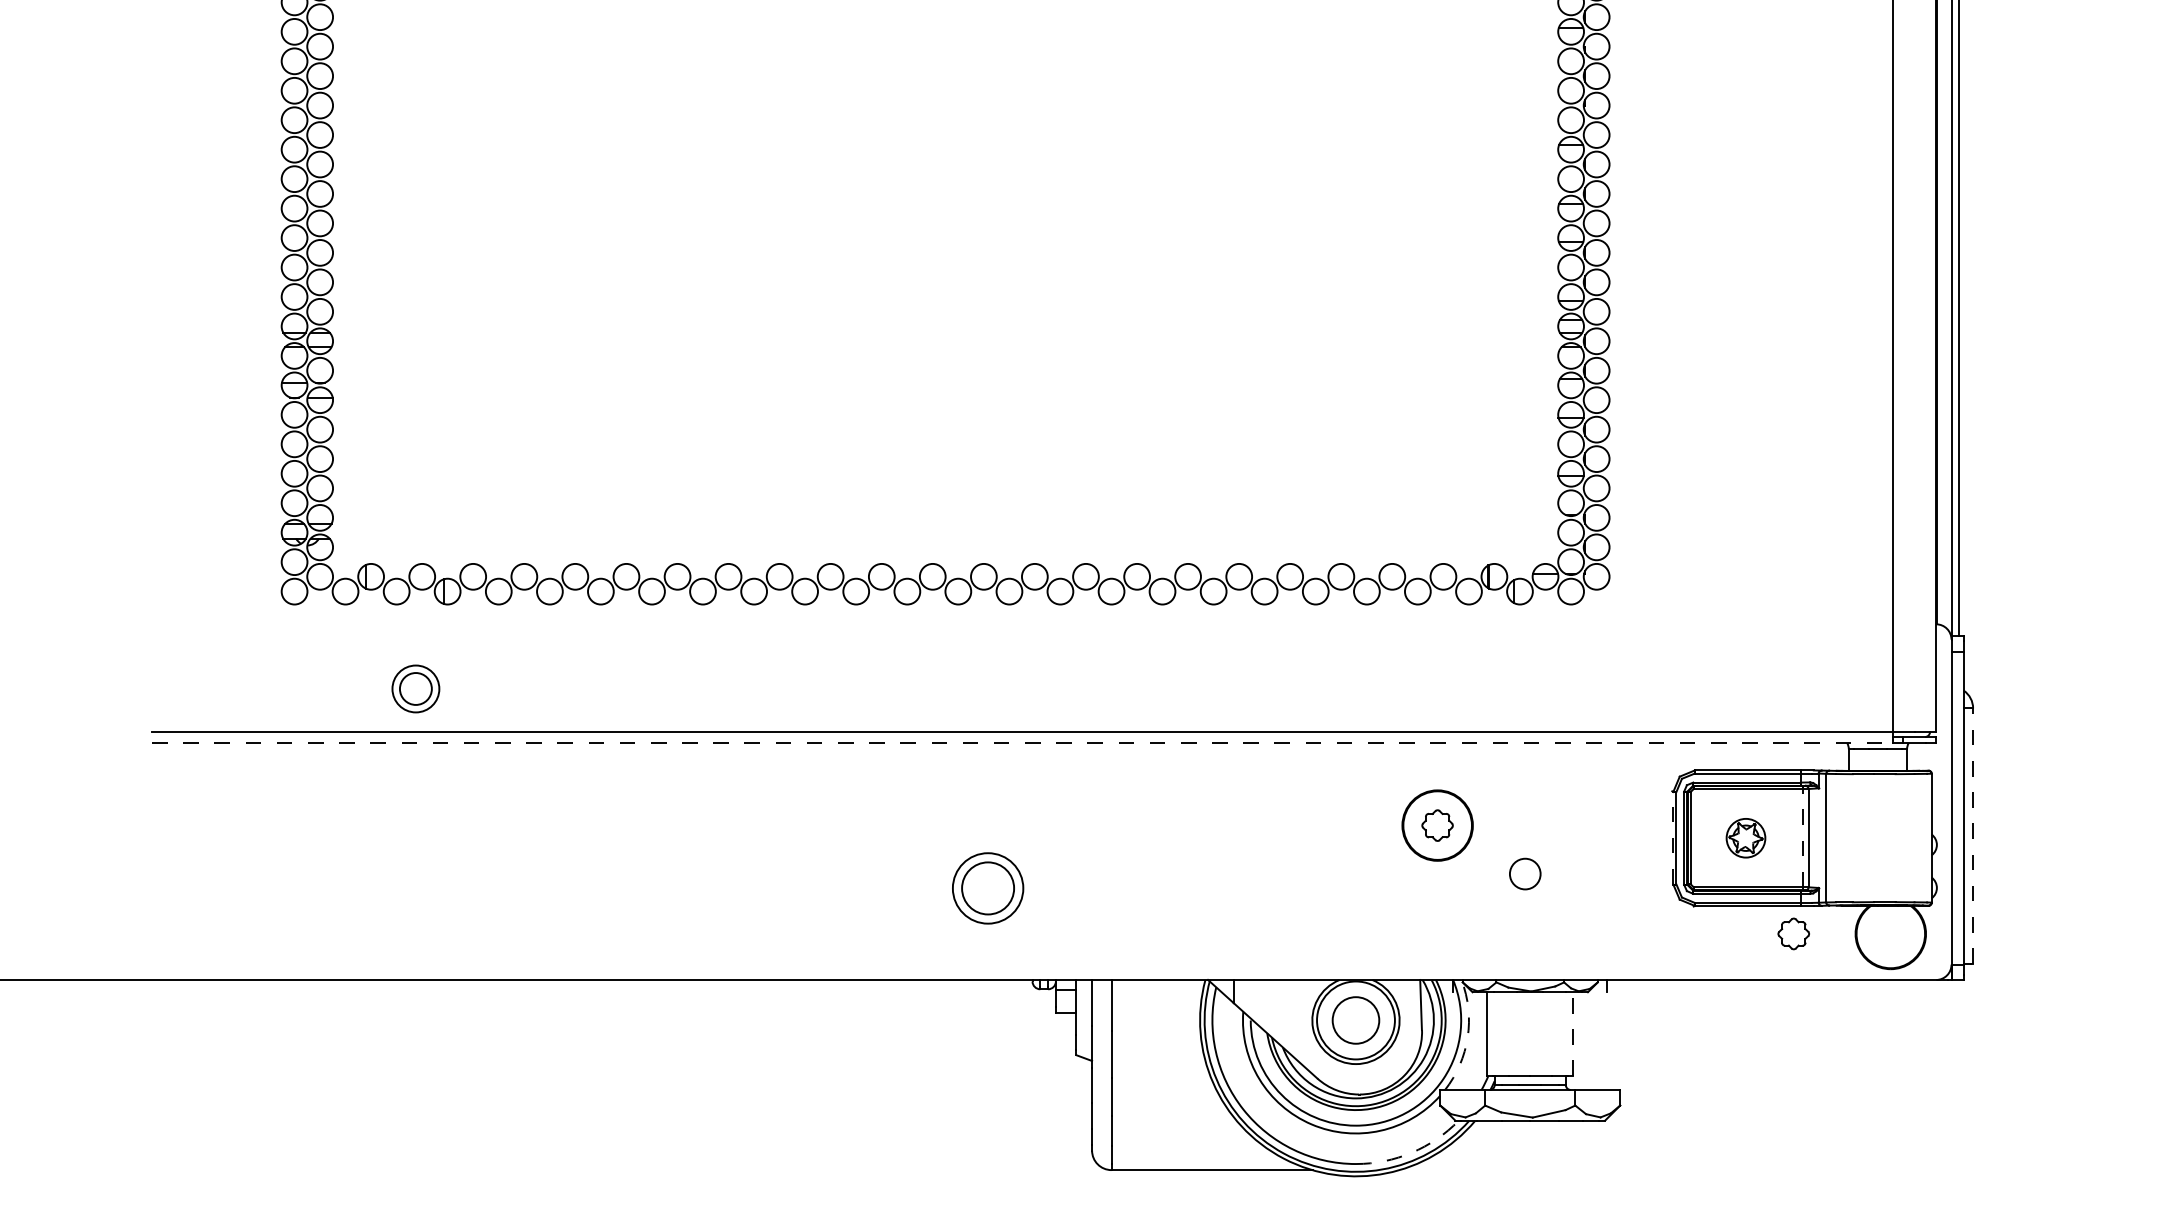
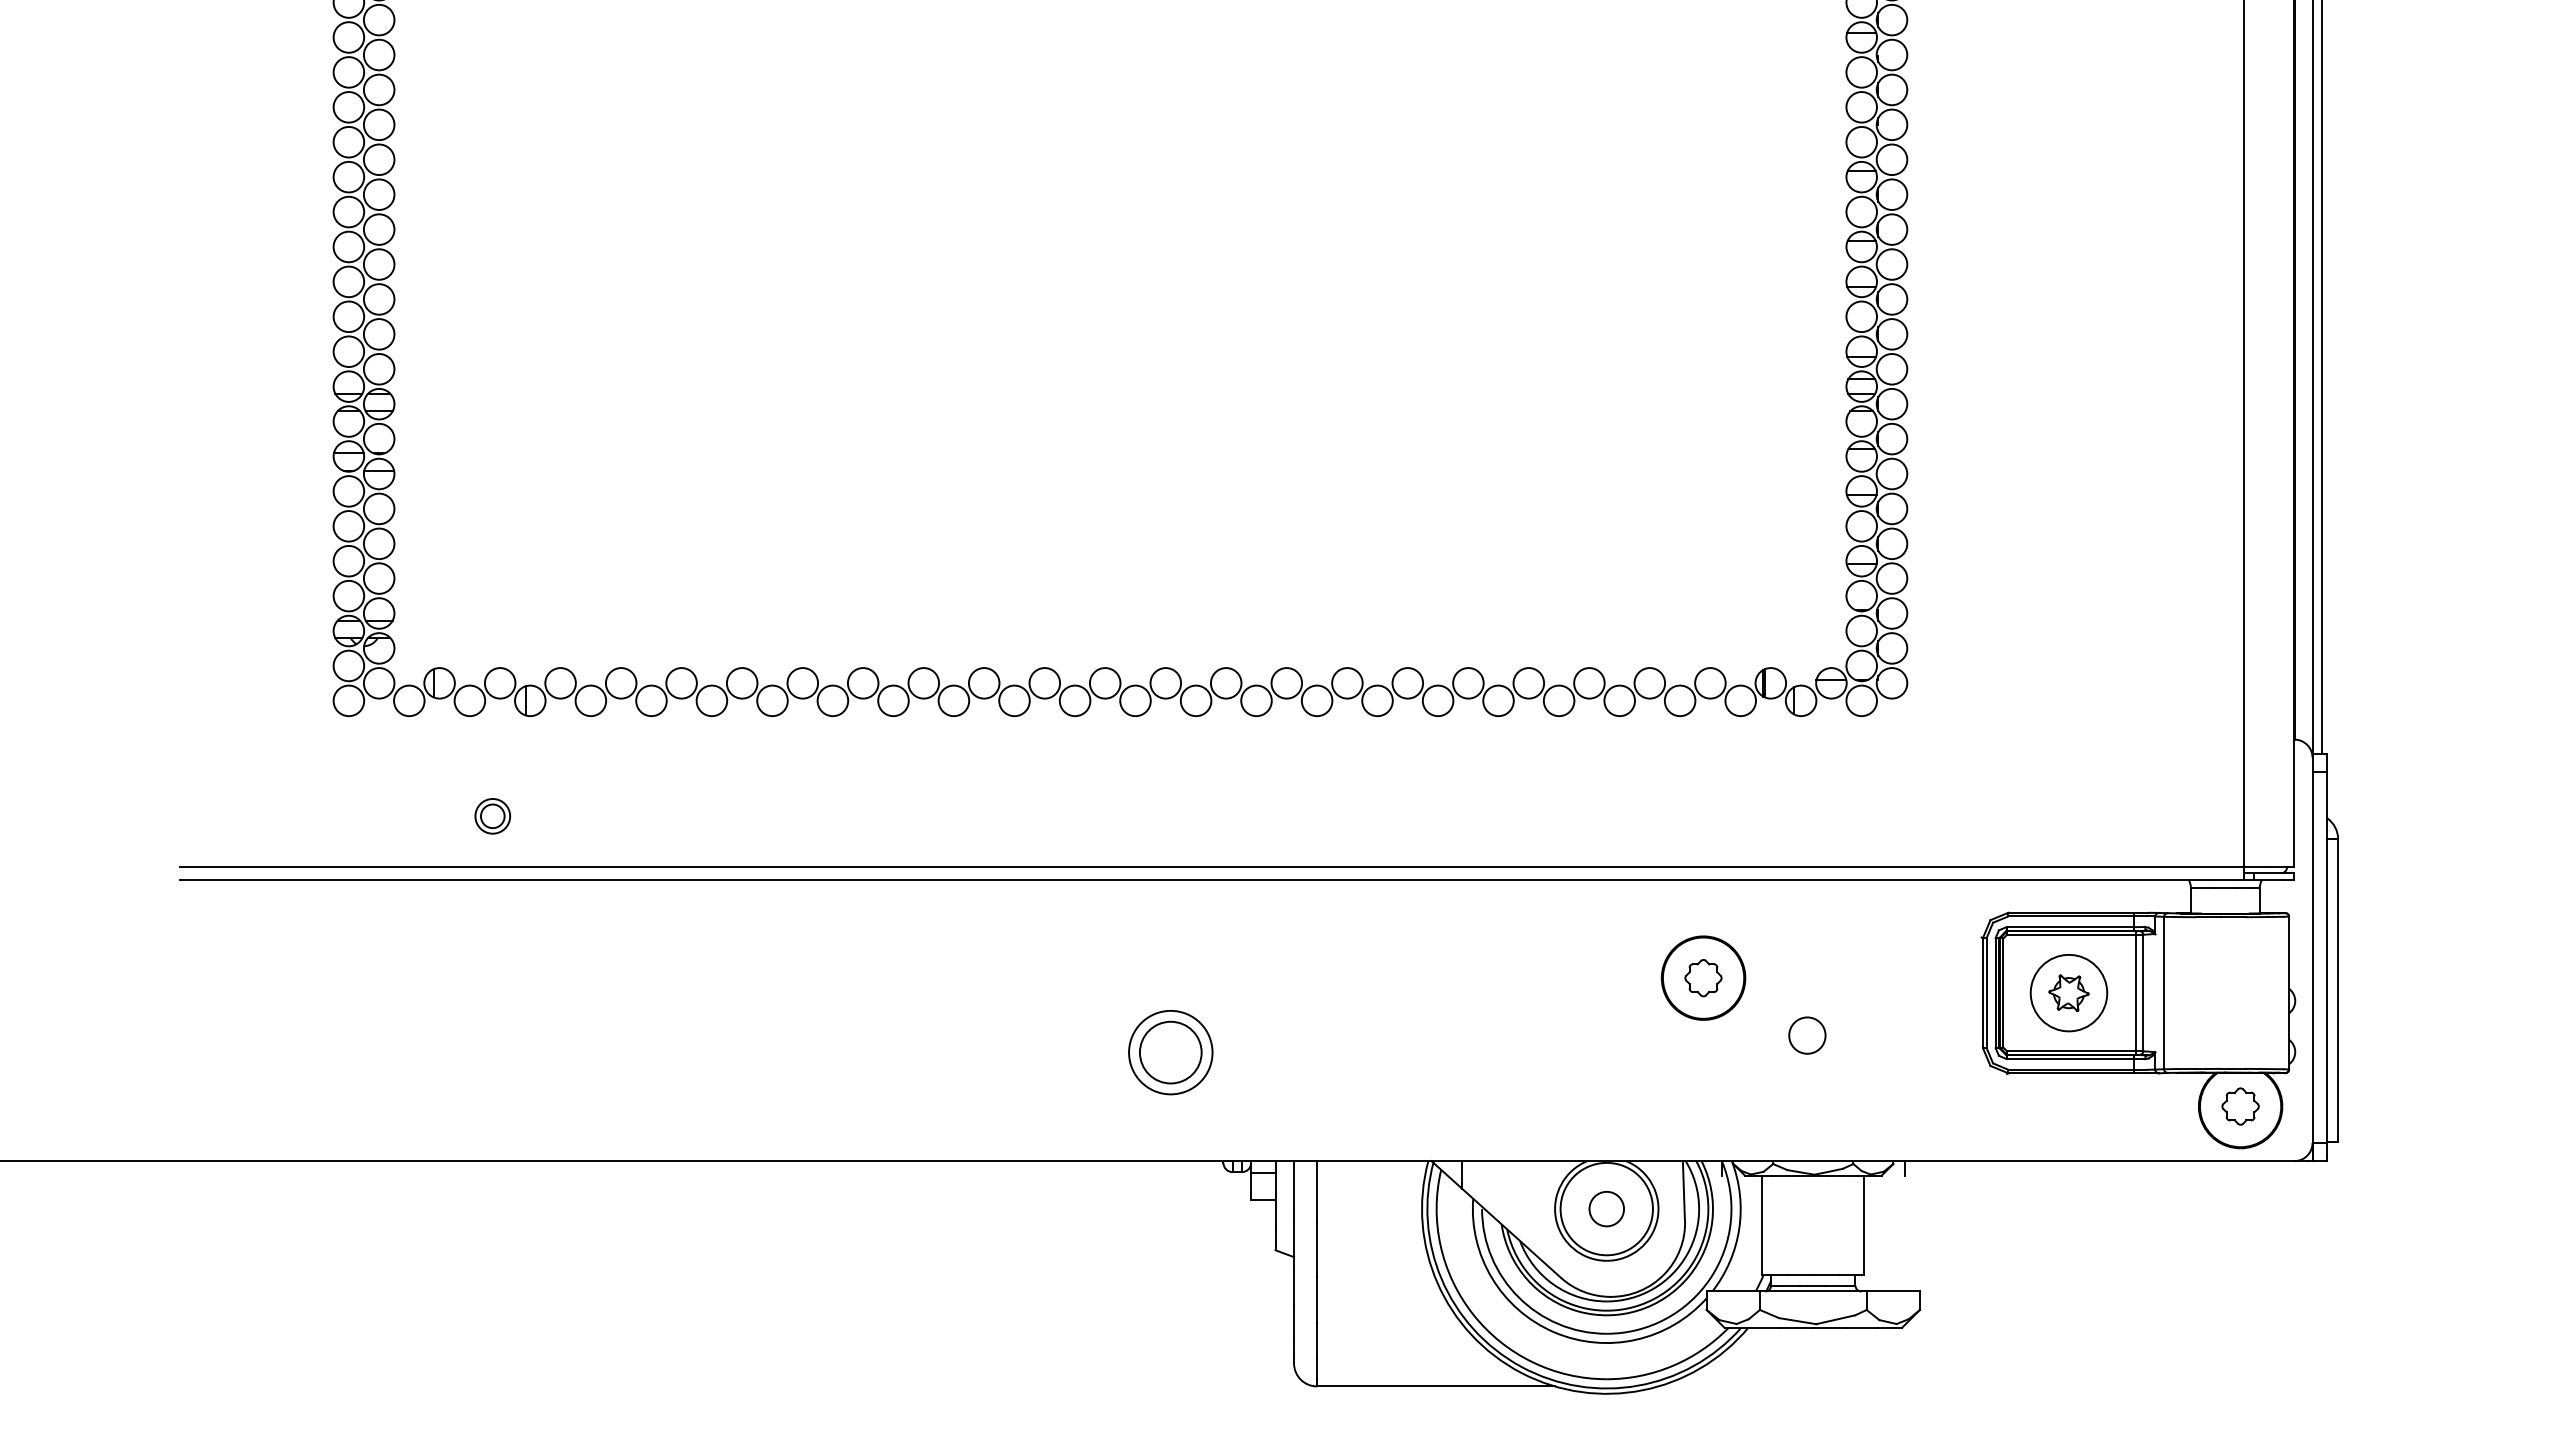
part: (415, 689) -> (492, 816), size x0.62
line: (1022, 743) -> (1211, 880), dashed -> solid
line: (1973, 836) -> (2338, 990), dashed -> solid
circle: (1745, 837) -> (2068, 992), size x1.67
line: (1802, 837) -> (2136, 992), dashed -> solid
line: (1673, 838) -> (1982, 993), dashed -> solid
part: (1793, 933) -> (2240, 1106), moved
circle: (1355, 1019) -> (1606, 1208), size x0.62
line: (1573, 1034) -> (1864, 1225), dashed -> solid
arc: (1467, 1036) -> (1739, 1228), dashed -> solid
arc: (1411, 1152) -> (1672, 1365), dashed -> solid

